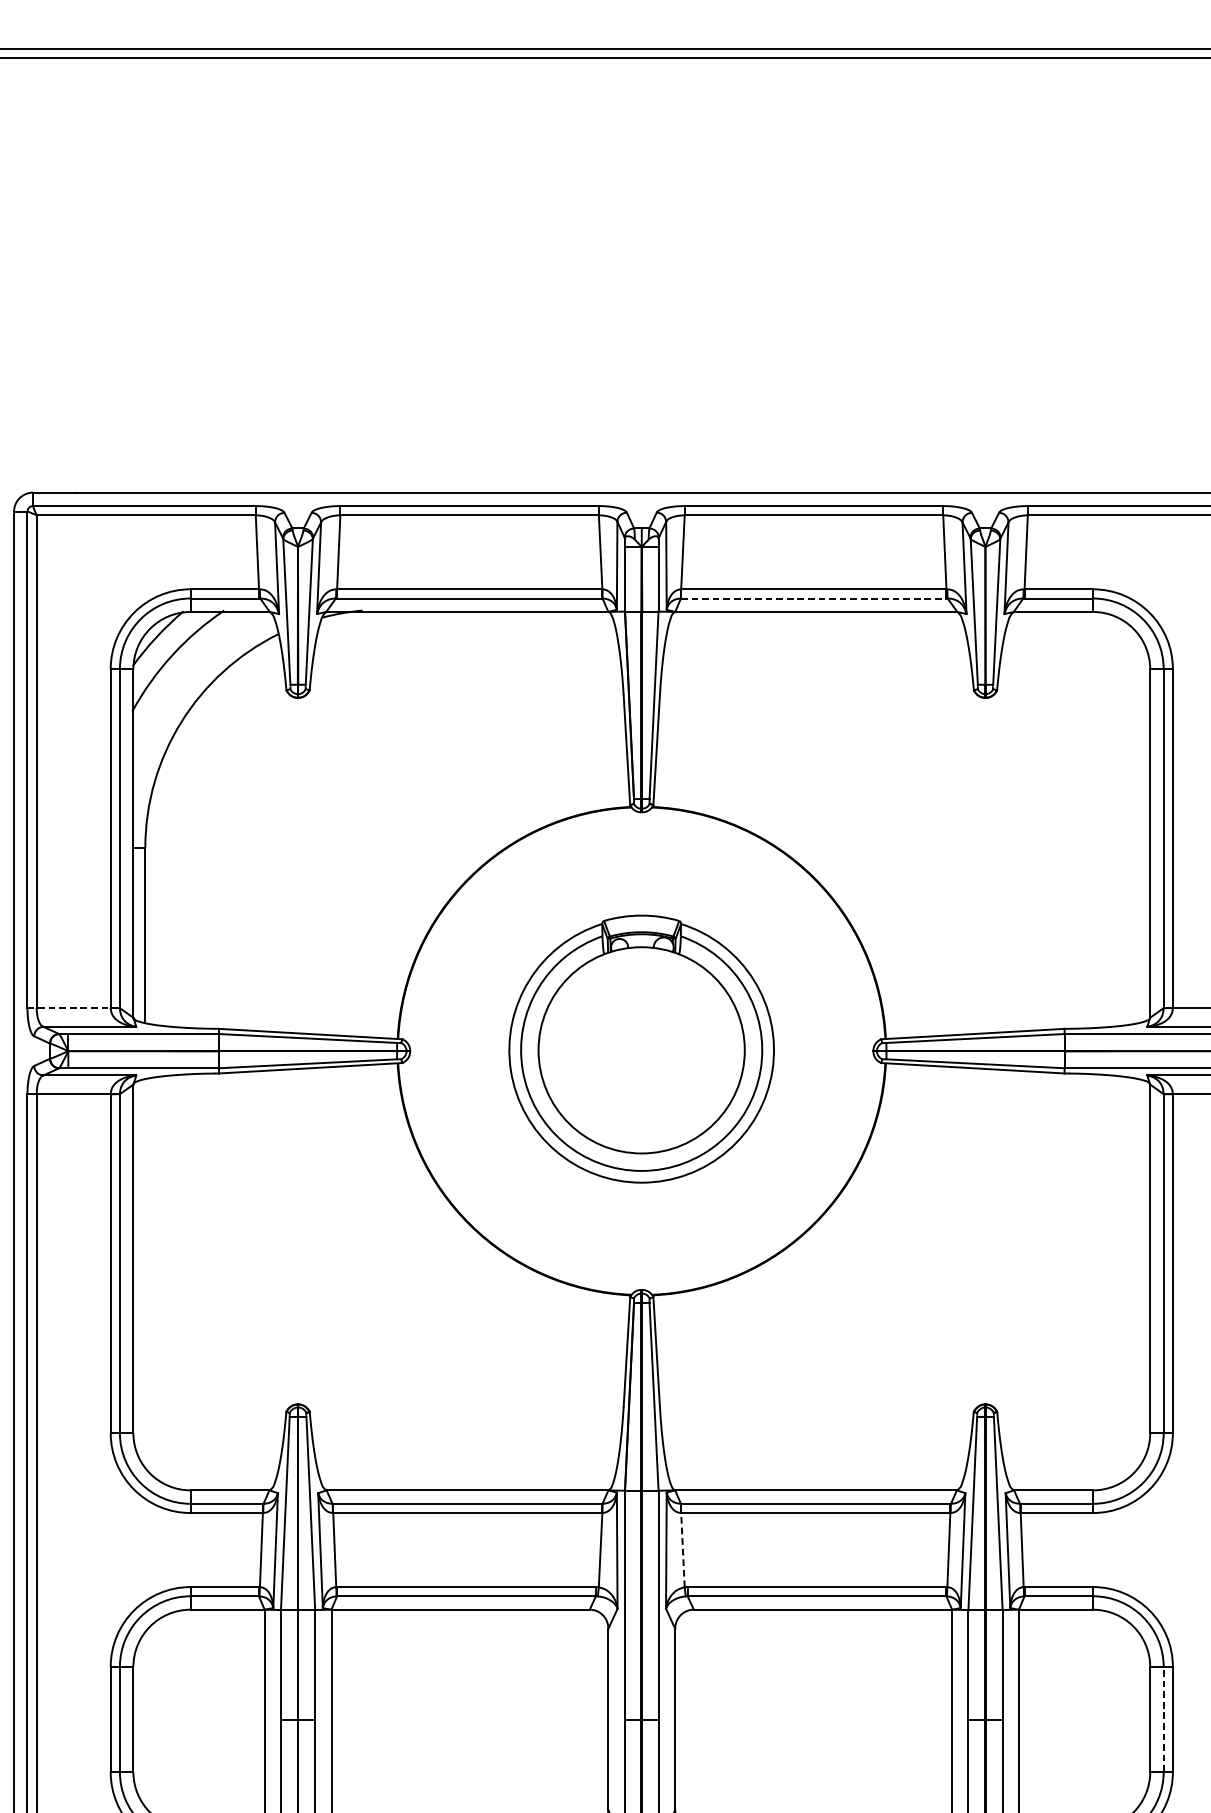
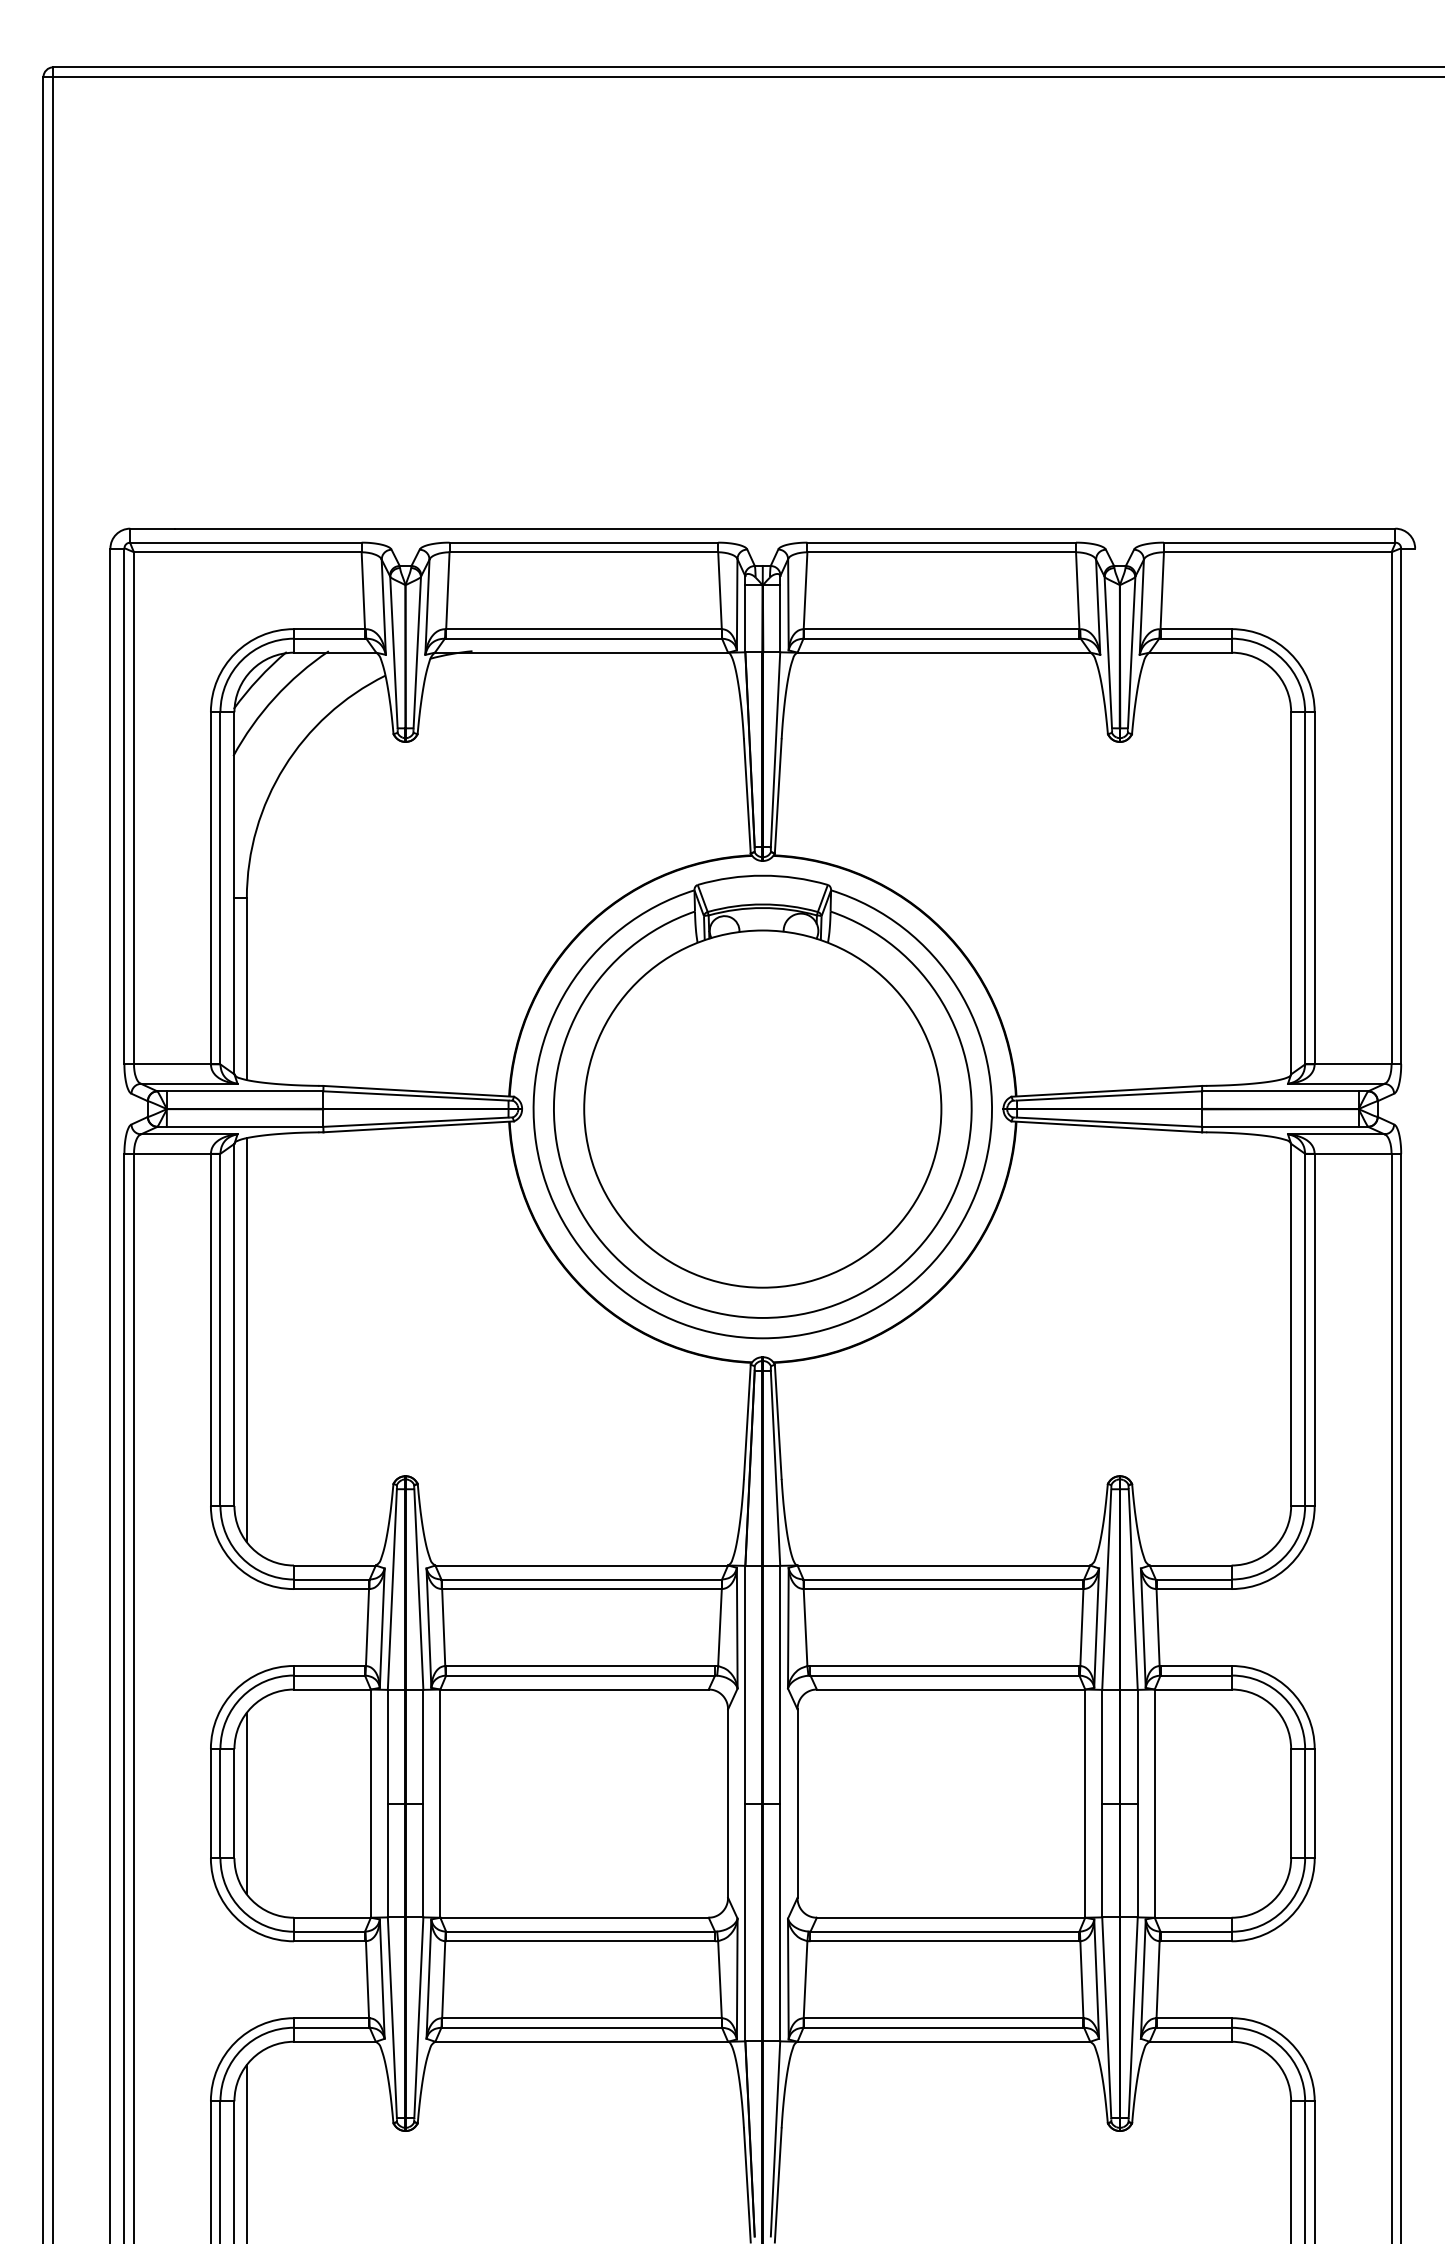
line: (813, 598) -> (941, 638), dashed -> solid
line: (69, 1008) -> (168, 1064), dashed -> solid
part: (641, 1048) -> (762, 1106), size x1.67
line: (144, 1272) -> (246, 1339), added
line: (682, 1550) -> (805, 1627), dashed -> solid
line: (144, 1719) -> (246, 1803), added
line: (1164, 1719) -> (1305, 1803), dashed -> solid

